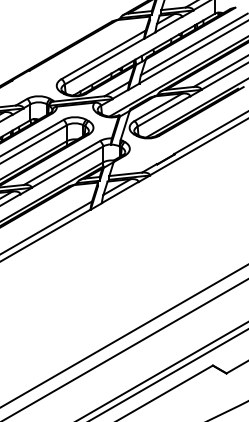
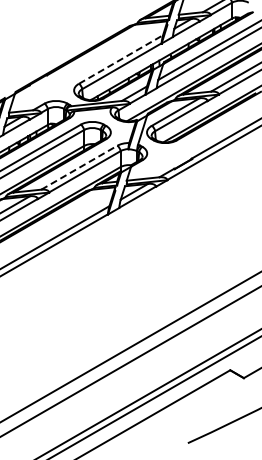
line: (104, 54) -> (121, 59), solid -> dashed
line: (62, 162) -> (79, 167), solid -> dashed

